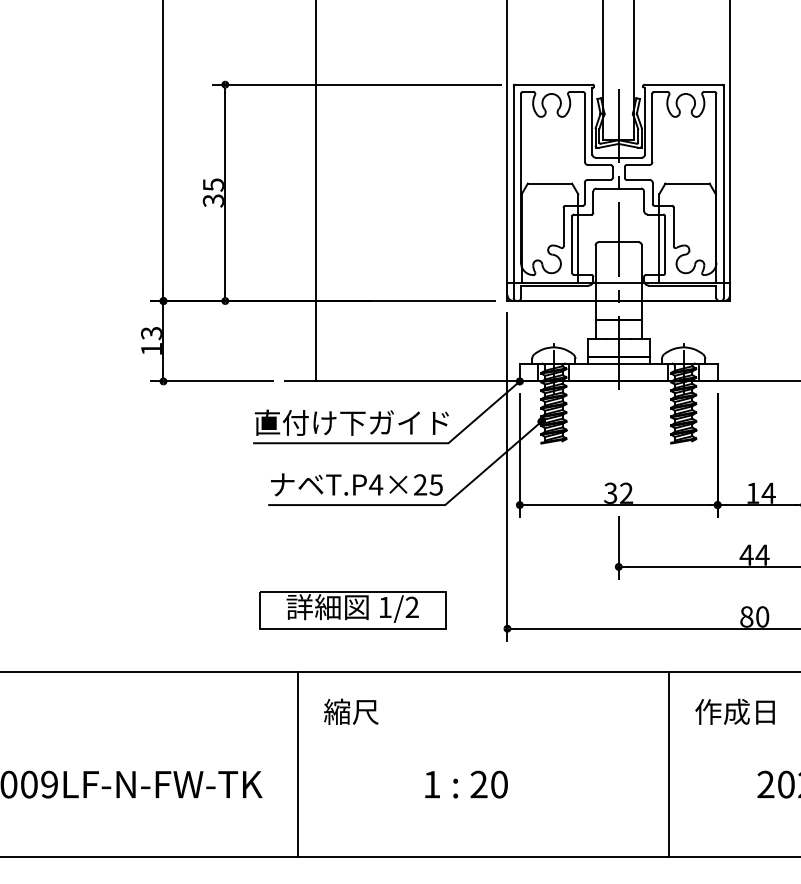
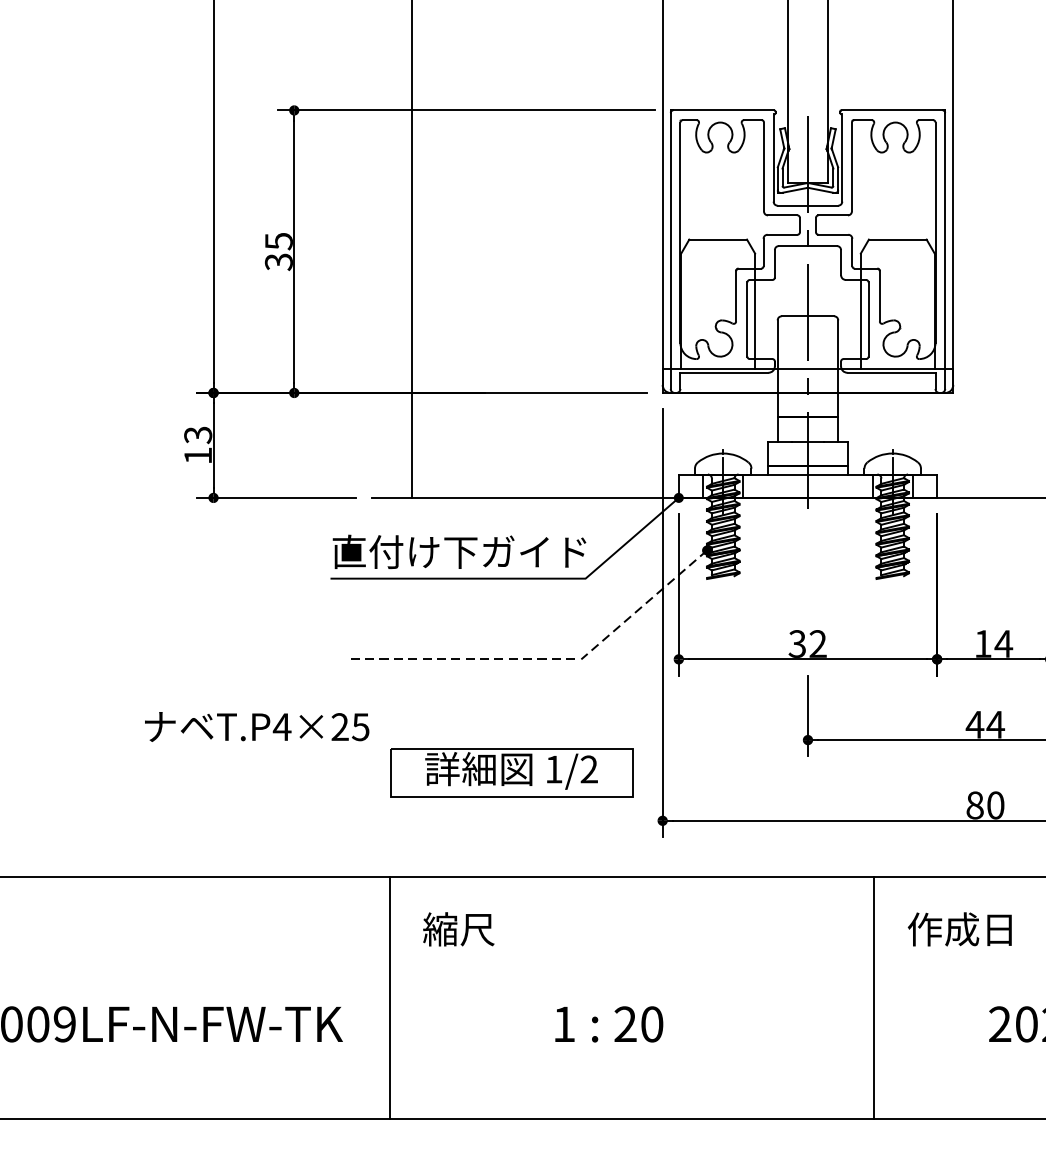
text: (356, 484) -> (256, 726), moved
line: (420, 505) -> (549, 659), solid -> dashed
part: (352, 610) -> (511, 773), moved

